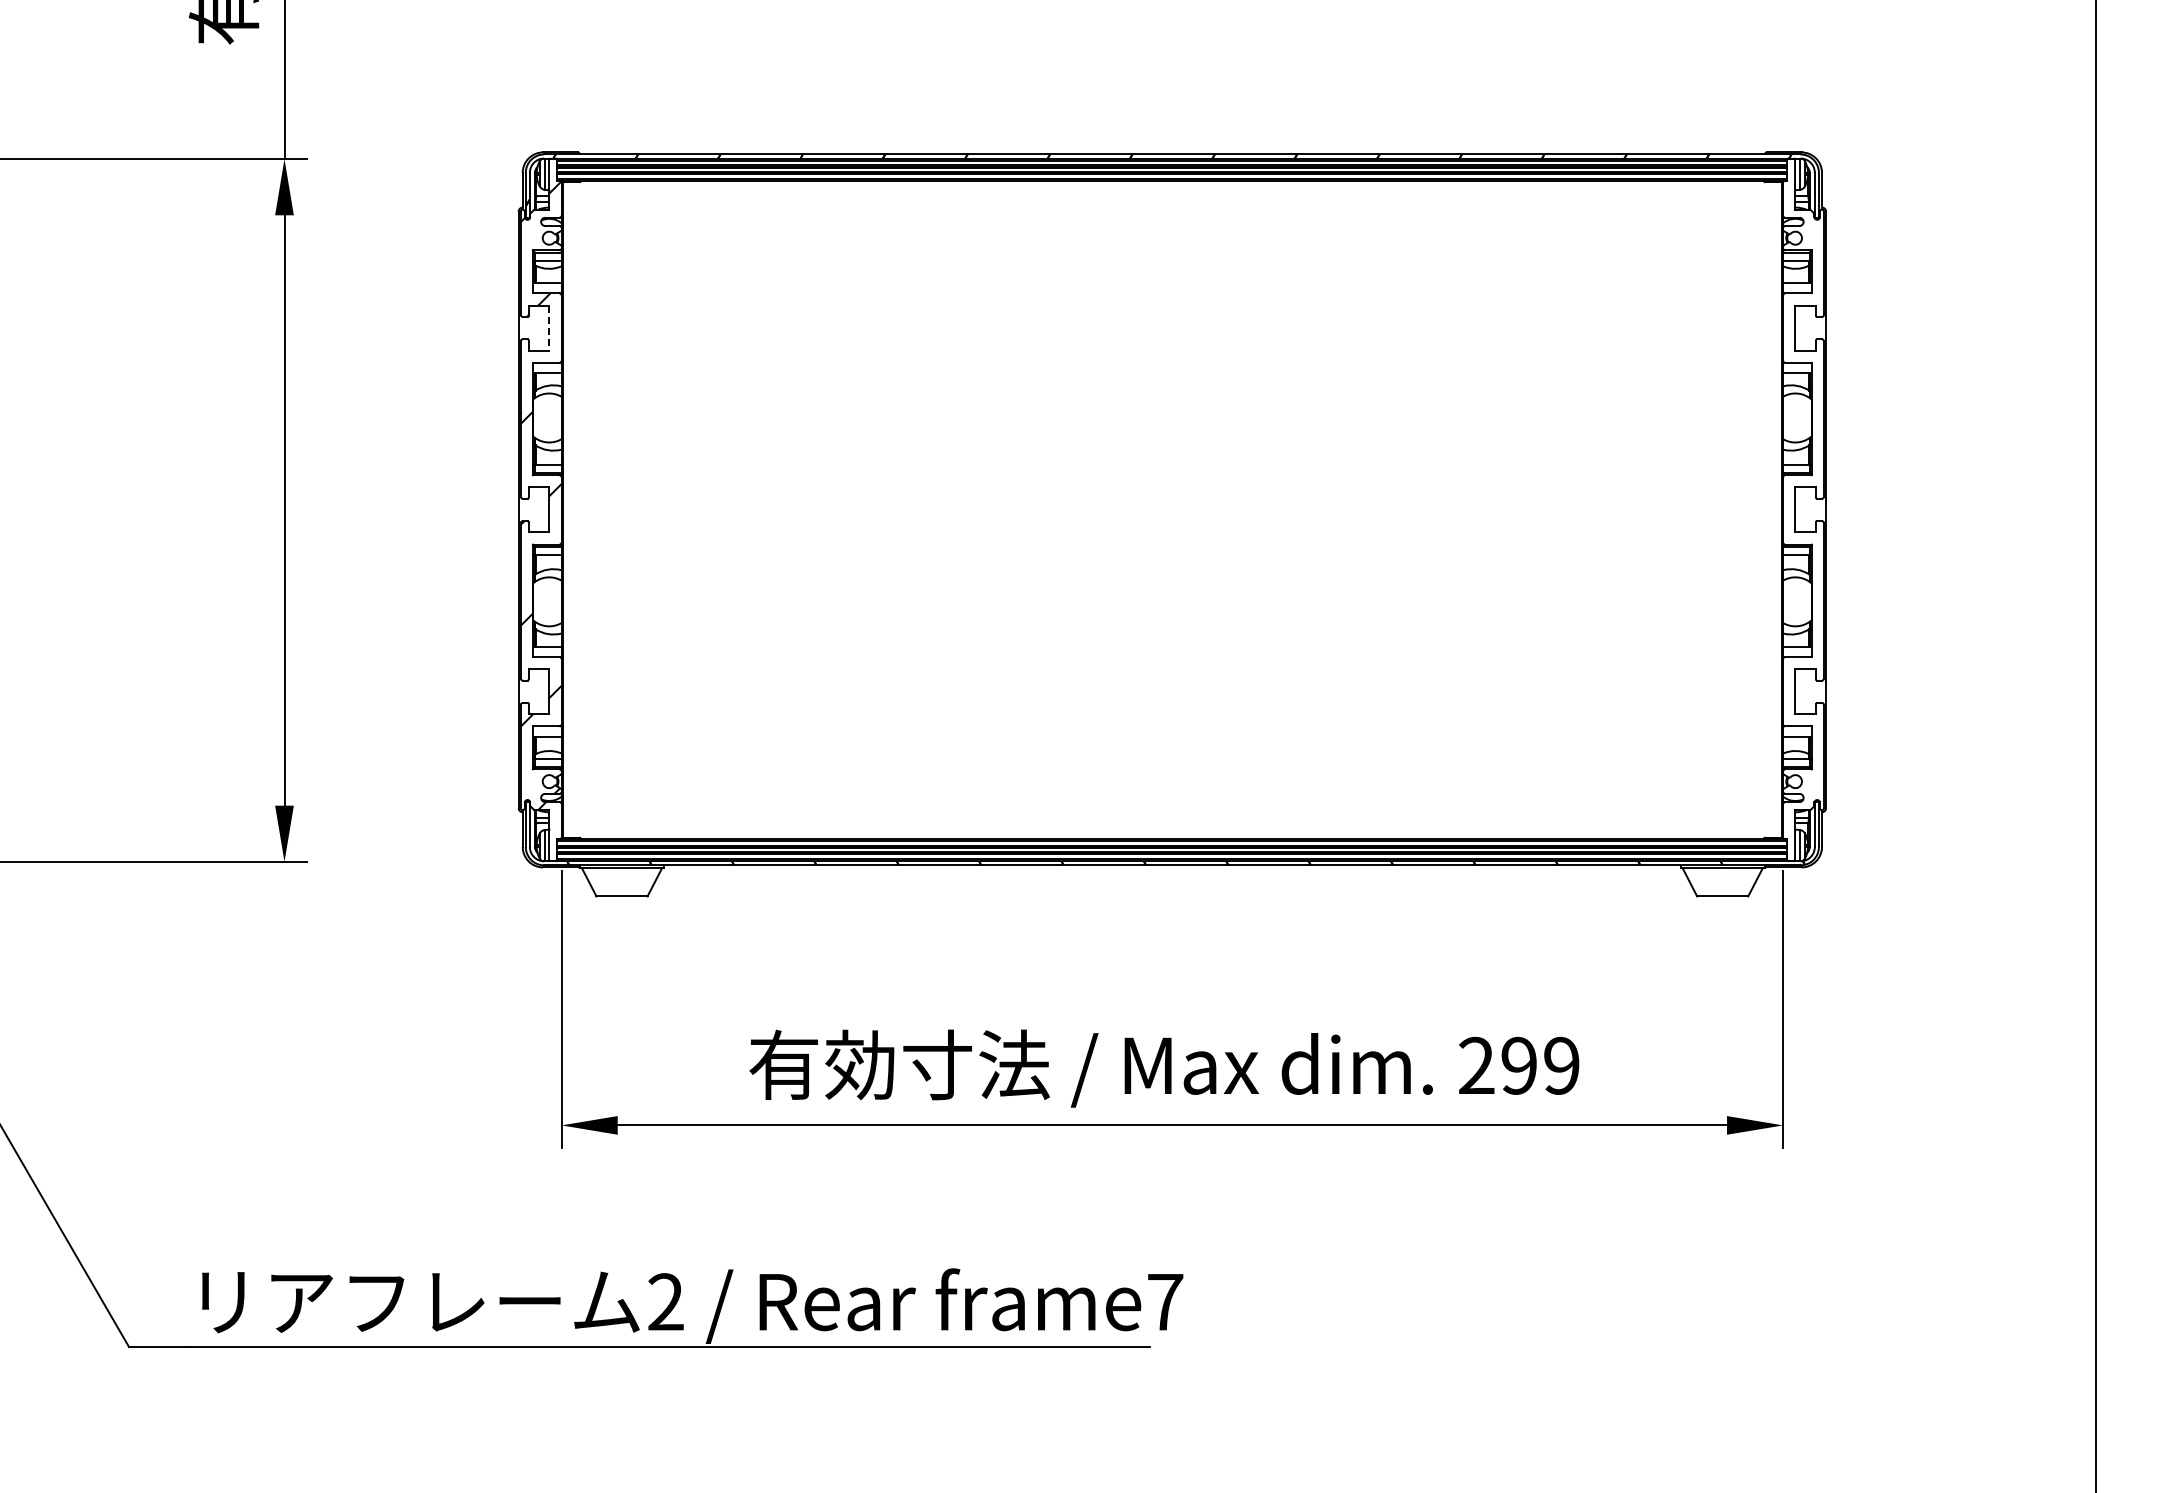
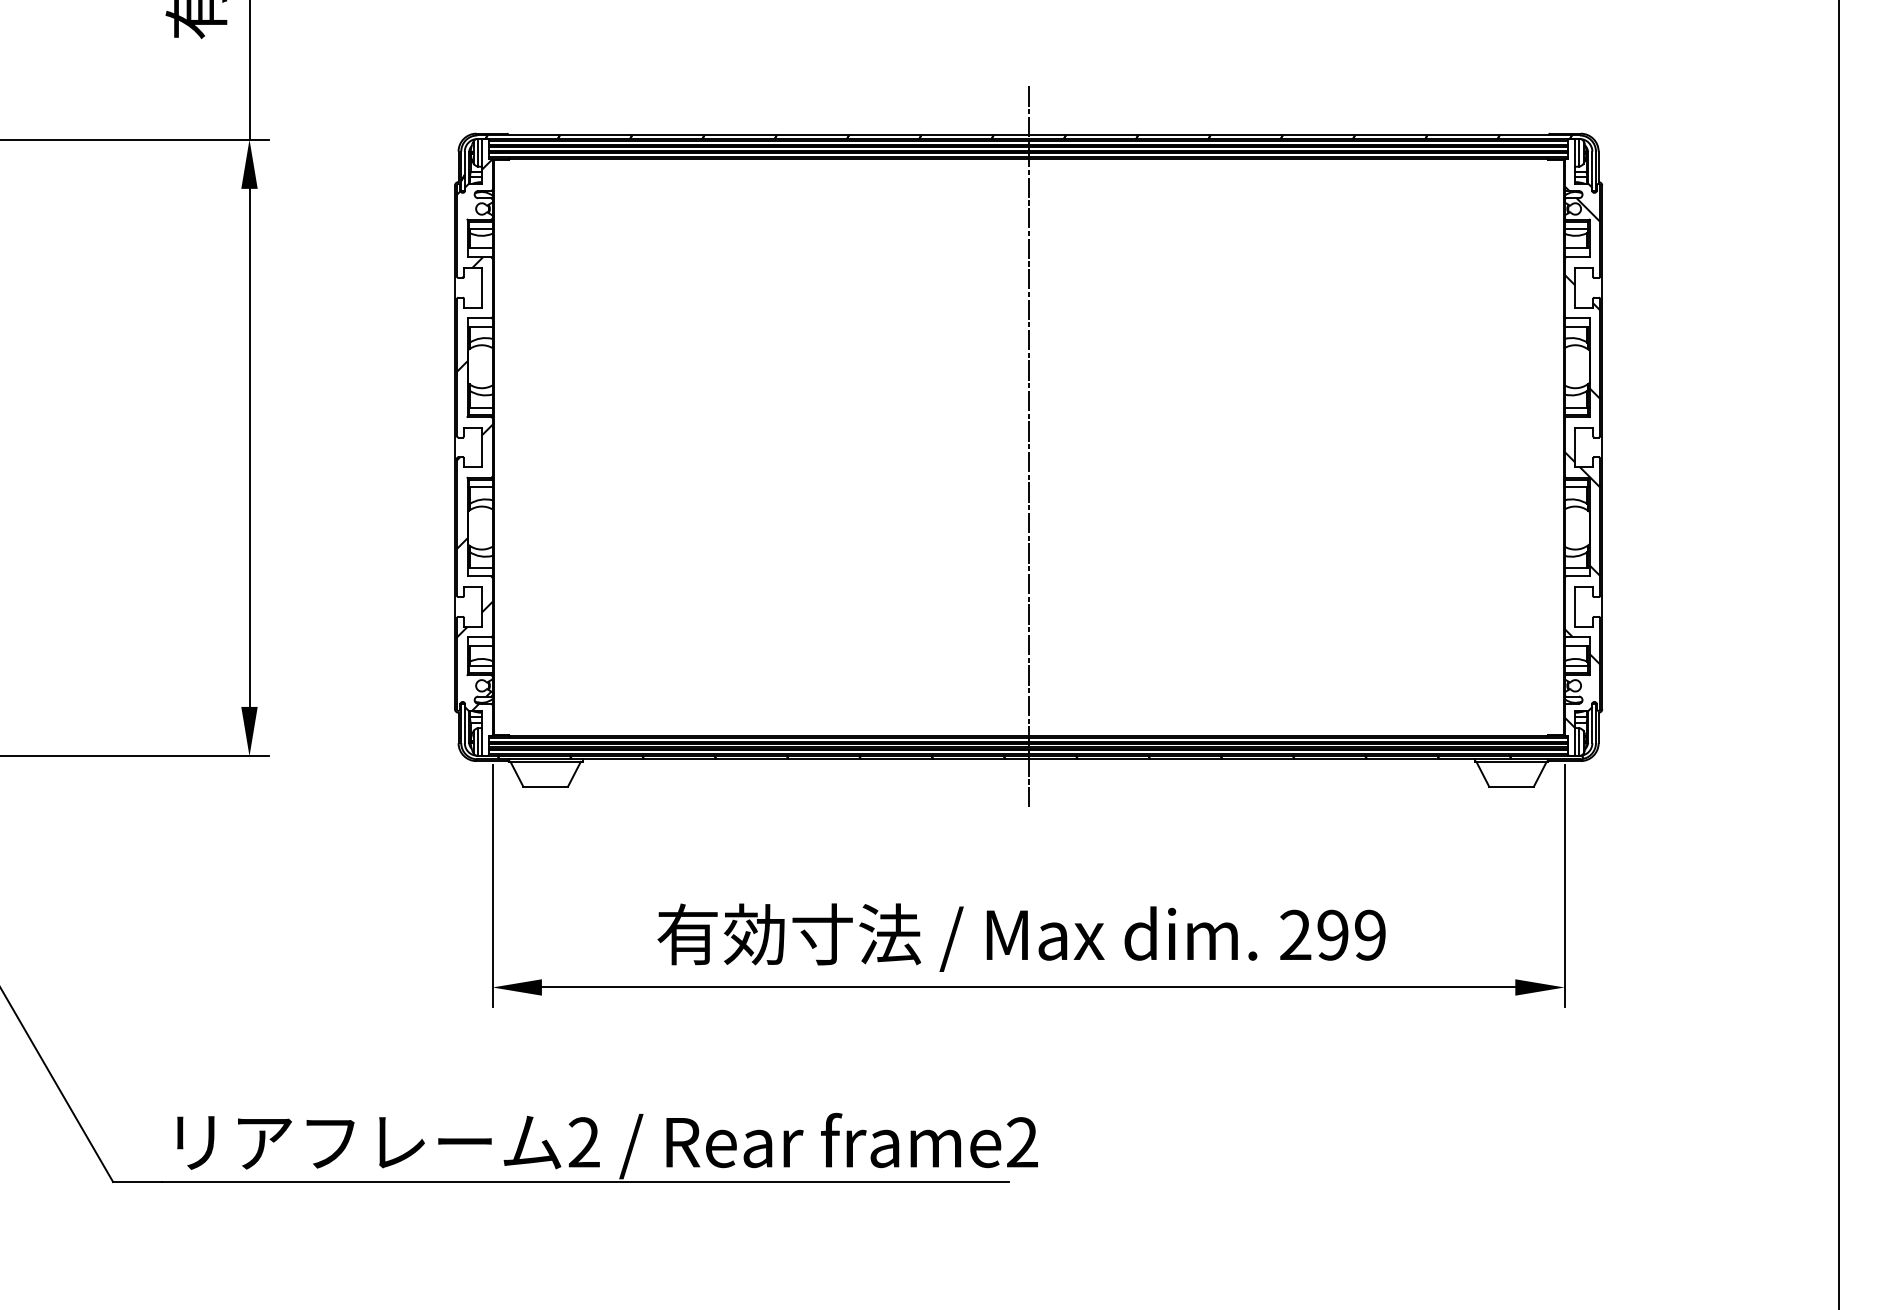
line: (549, 328) -> (482, 288), dashed -> solid
line: (1172, 509) -> (1028, 447), added
hatch: (1803, 520) -> (1582, 456), added
text: (1165, 1301) -> (1022, 1142), frame7 -> frame2

